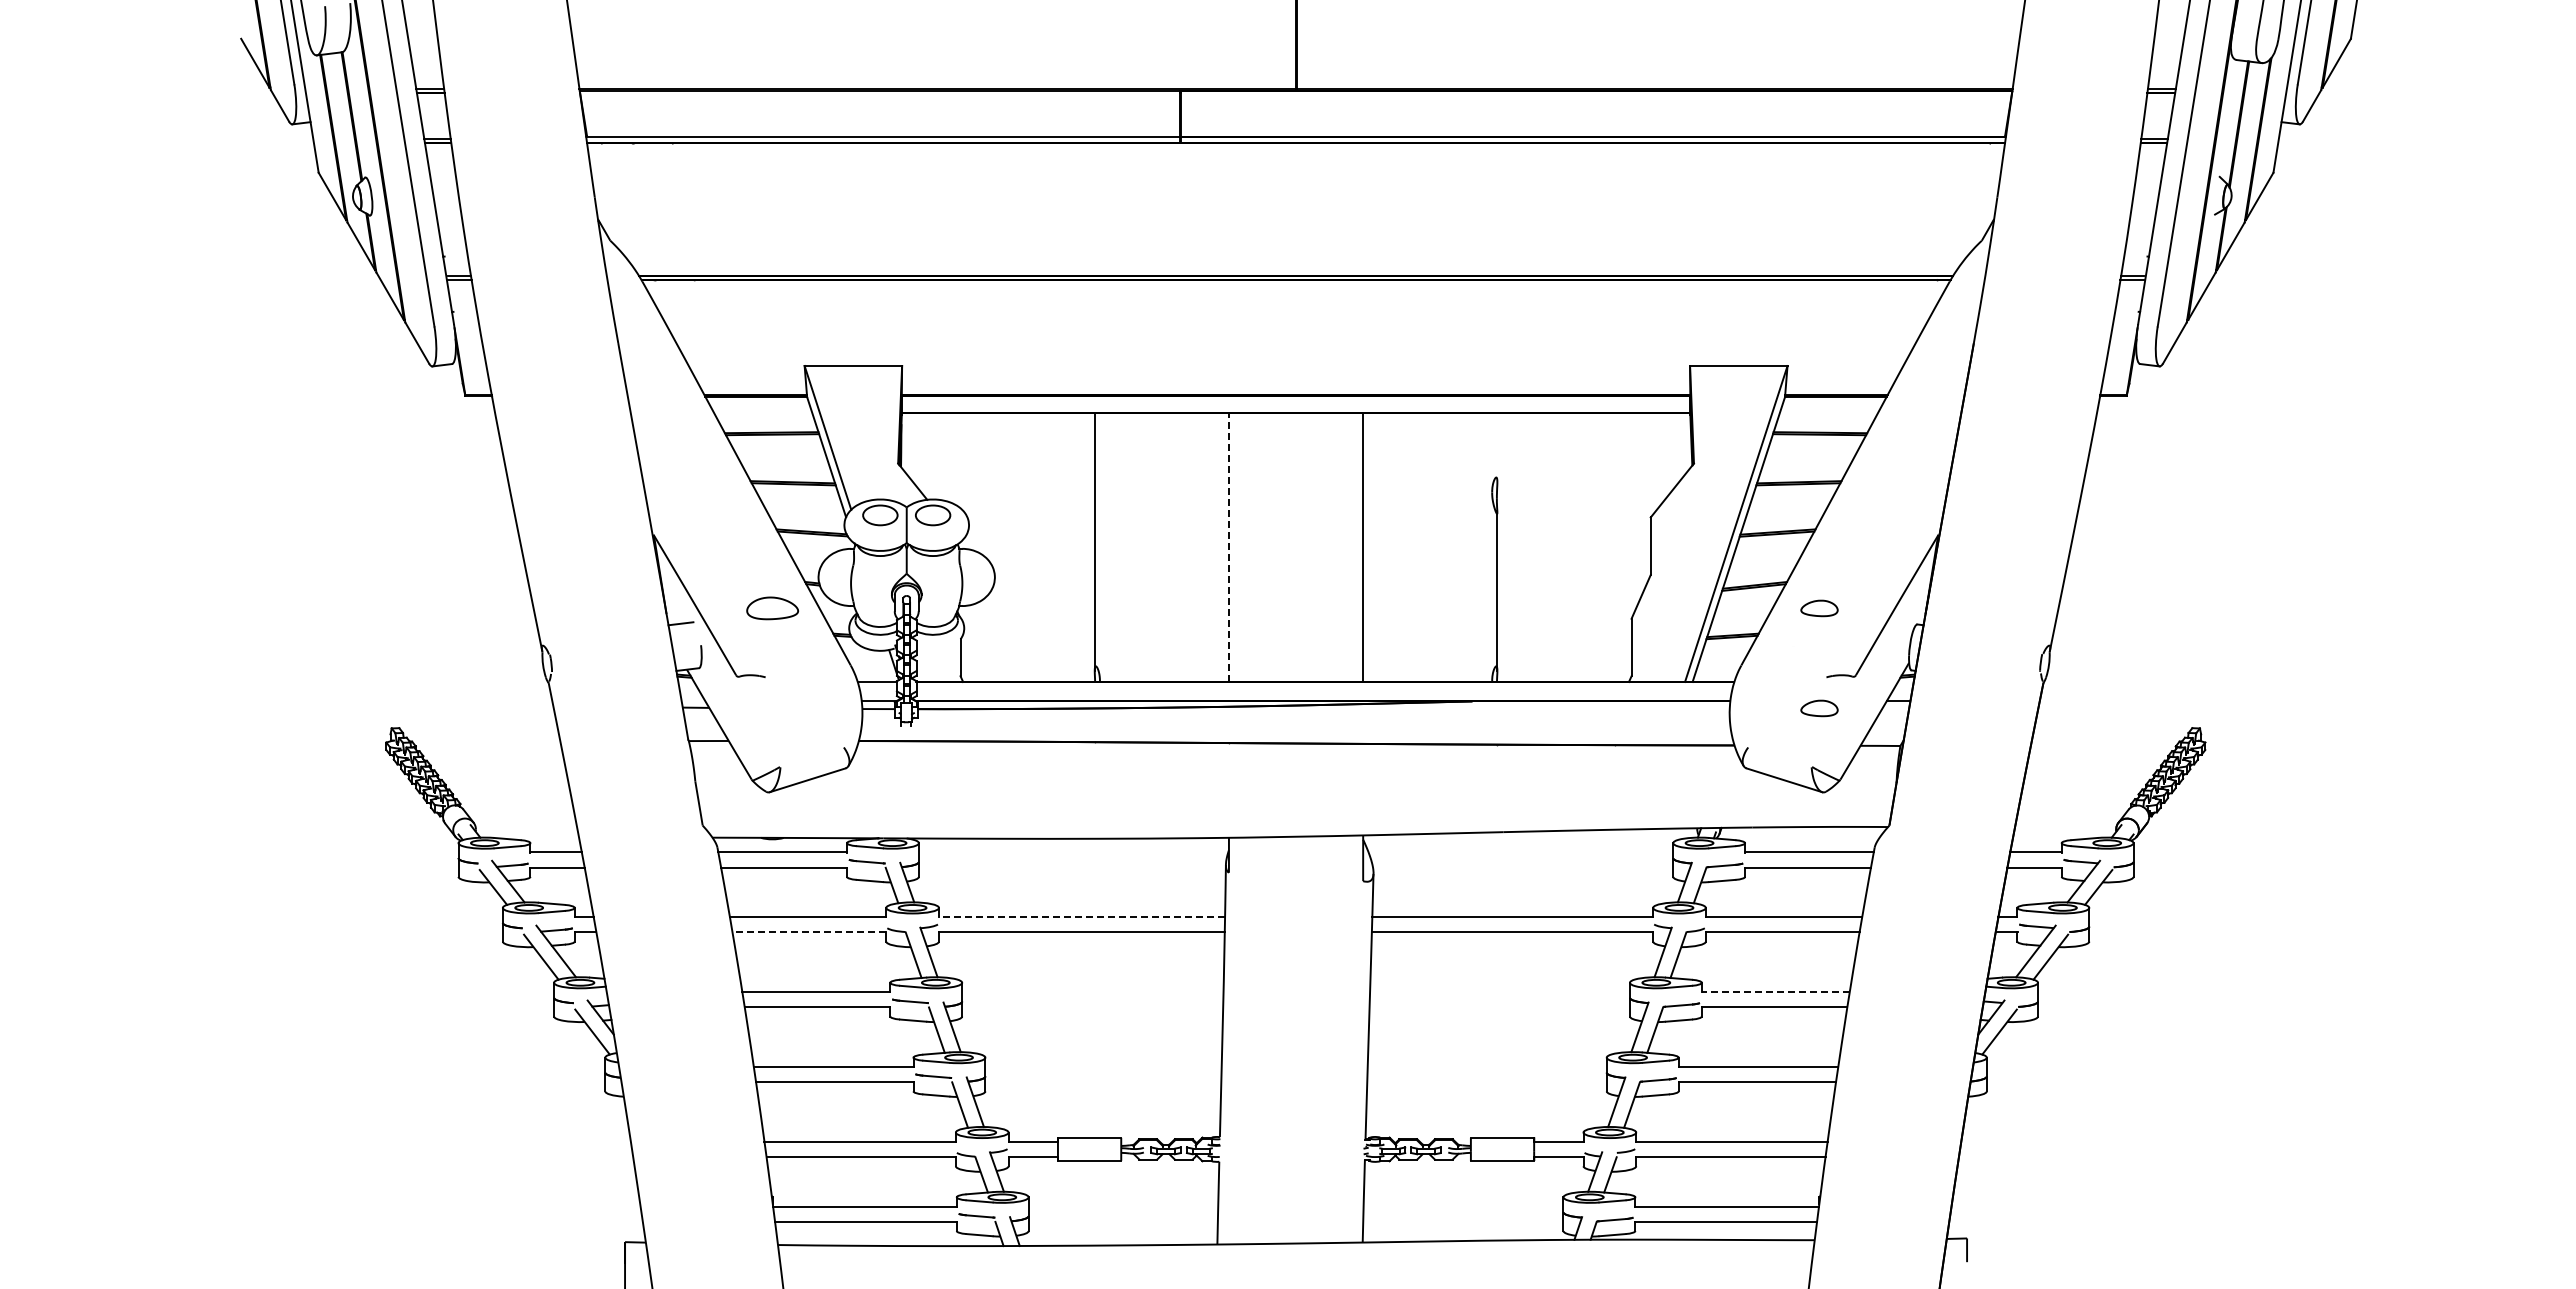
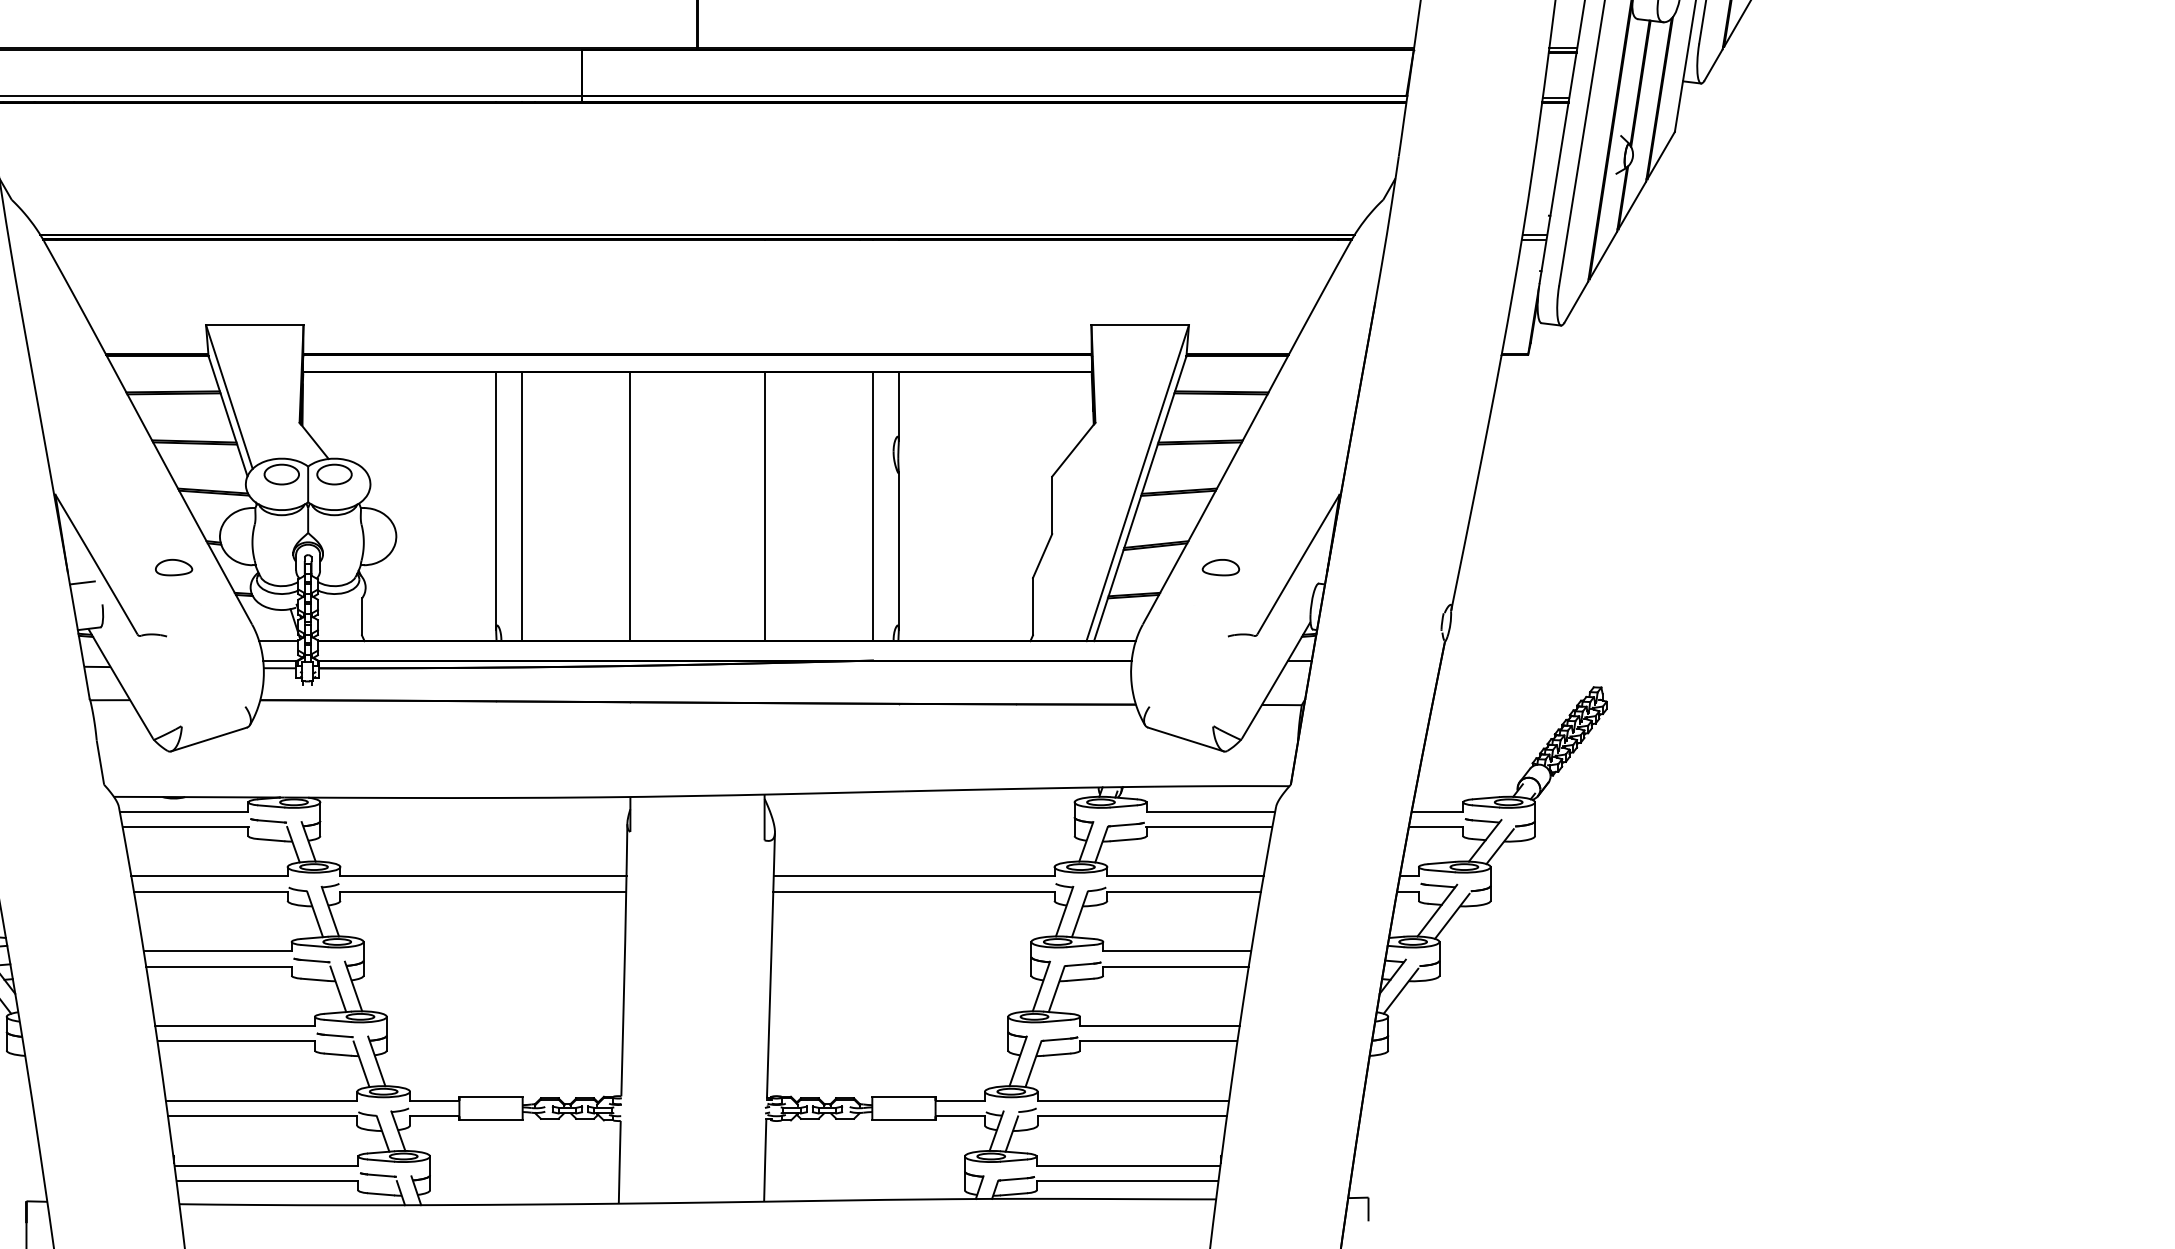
line: (1497, 447) -> (898, 406), added
line: (1120, 547) -> (521, 506), added
line: (1228, 547) -> (629, 506), dashed -> solid
line: (1471, 547) -> (872, 506), added
part: (772, 608) -> (173, 567), size x0.71
part: (1819, 708) -> (1220, 667), removed
line: (1081, 917) -> (482, 876), dashed -> solid
line: (809, 932) -> (210, 891), dashed -> solid
line: (1775, 991) -> (1176, 950), dashed -> solid

